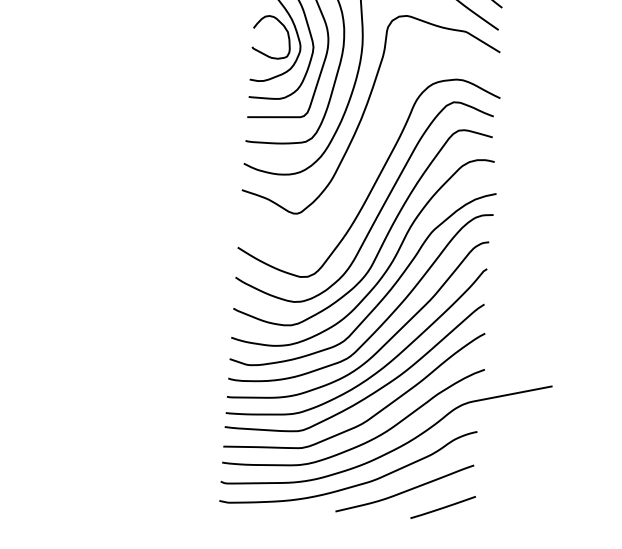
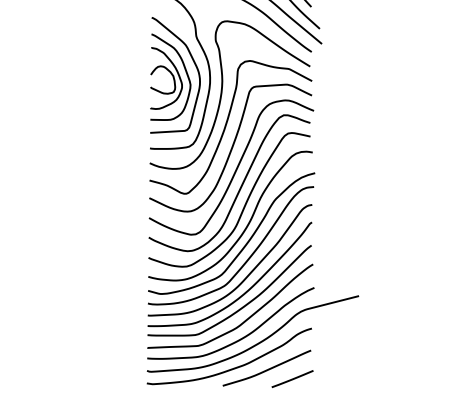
curve: (370, 146) -> (231, 147), added

